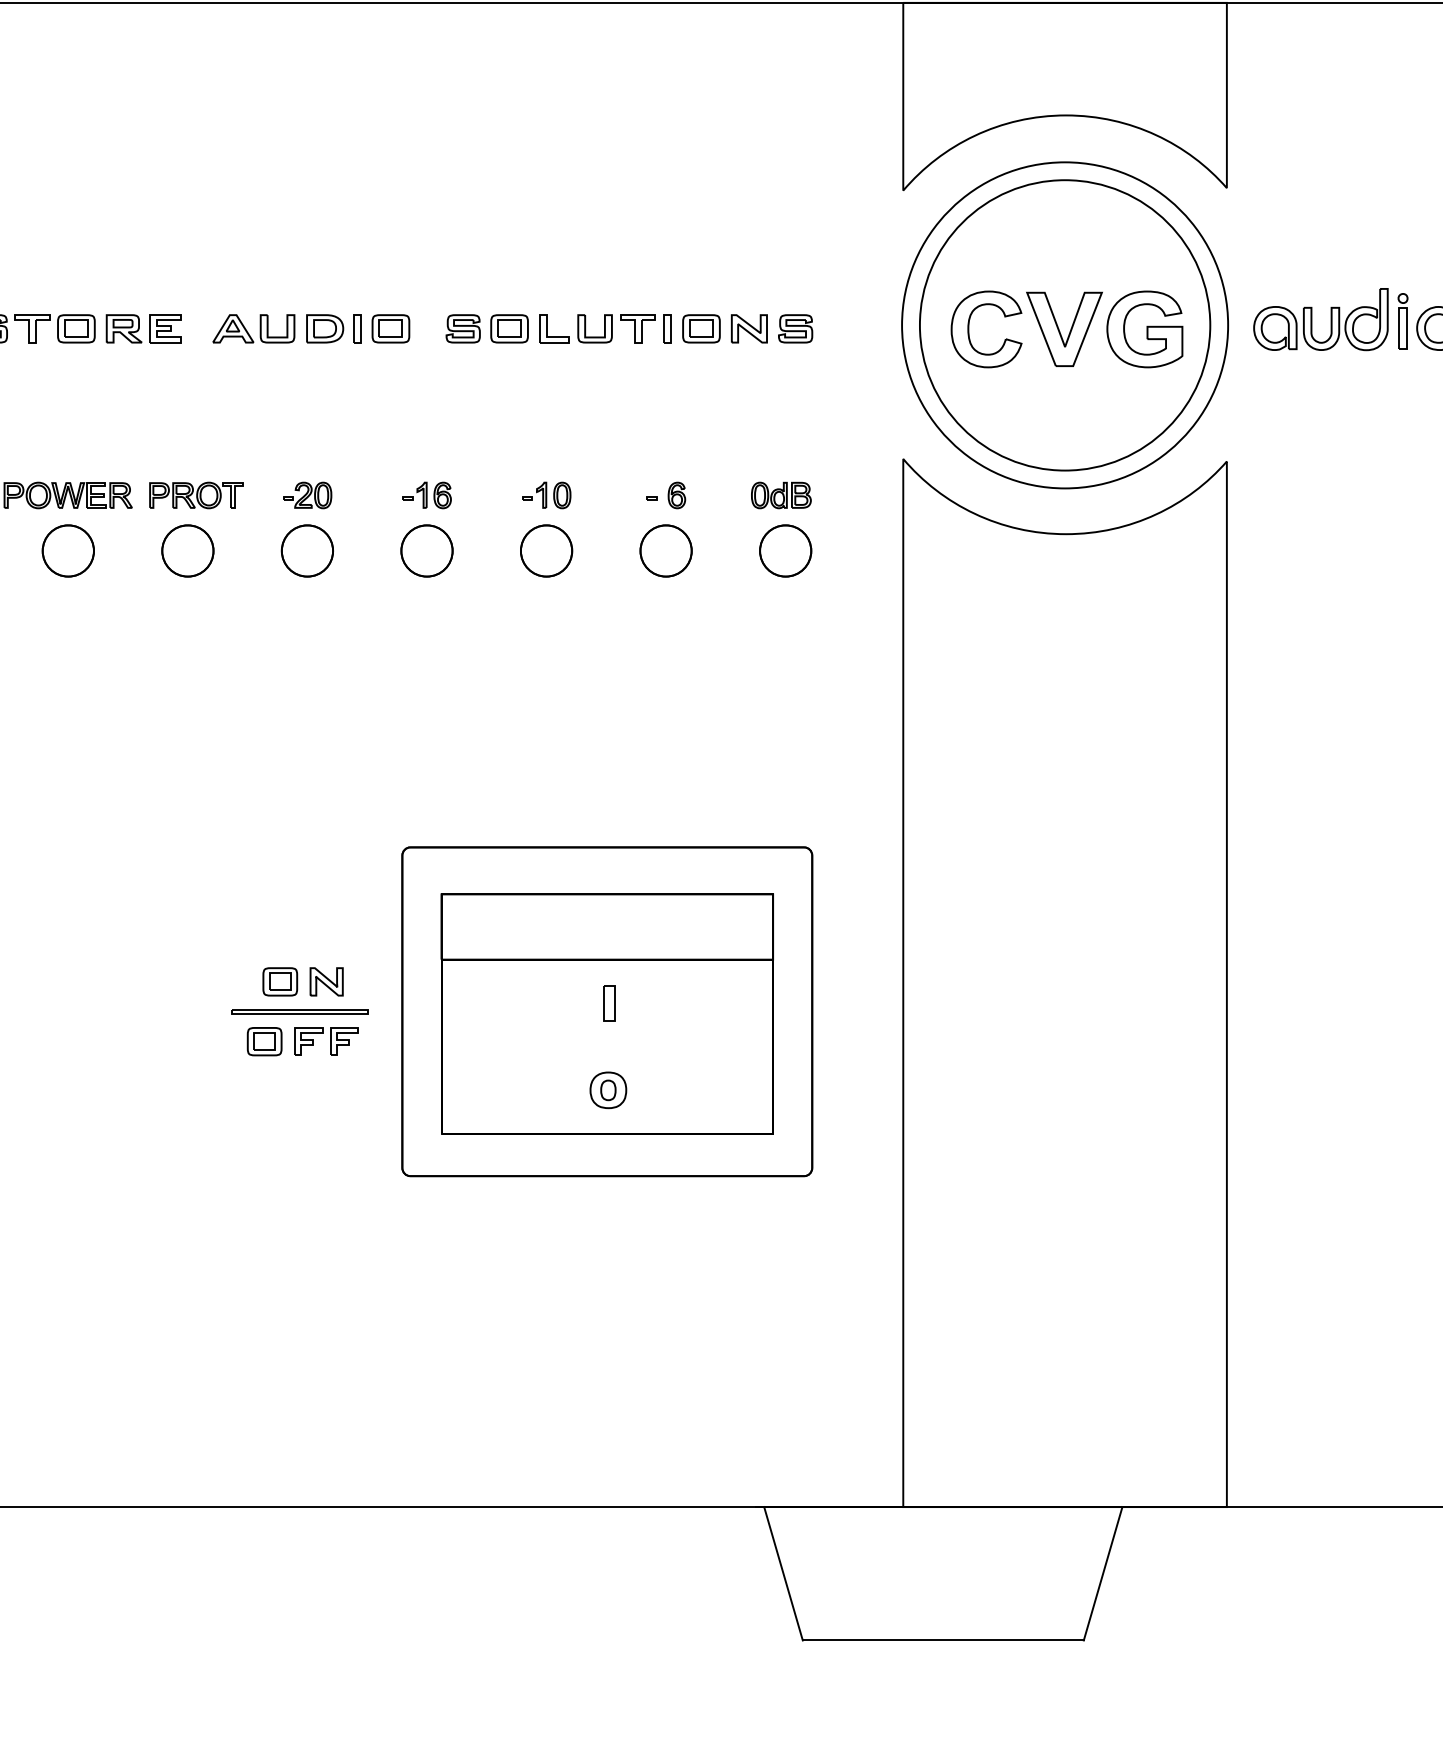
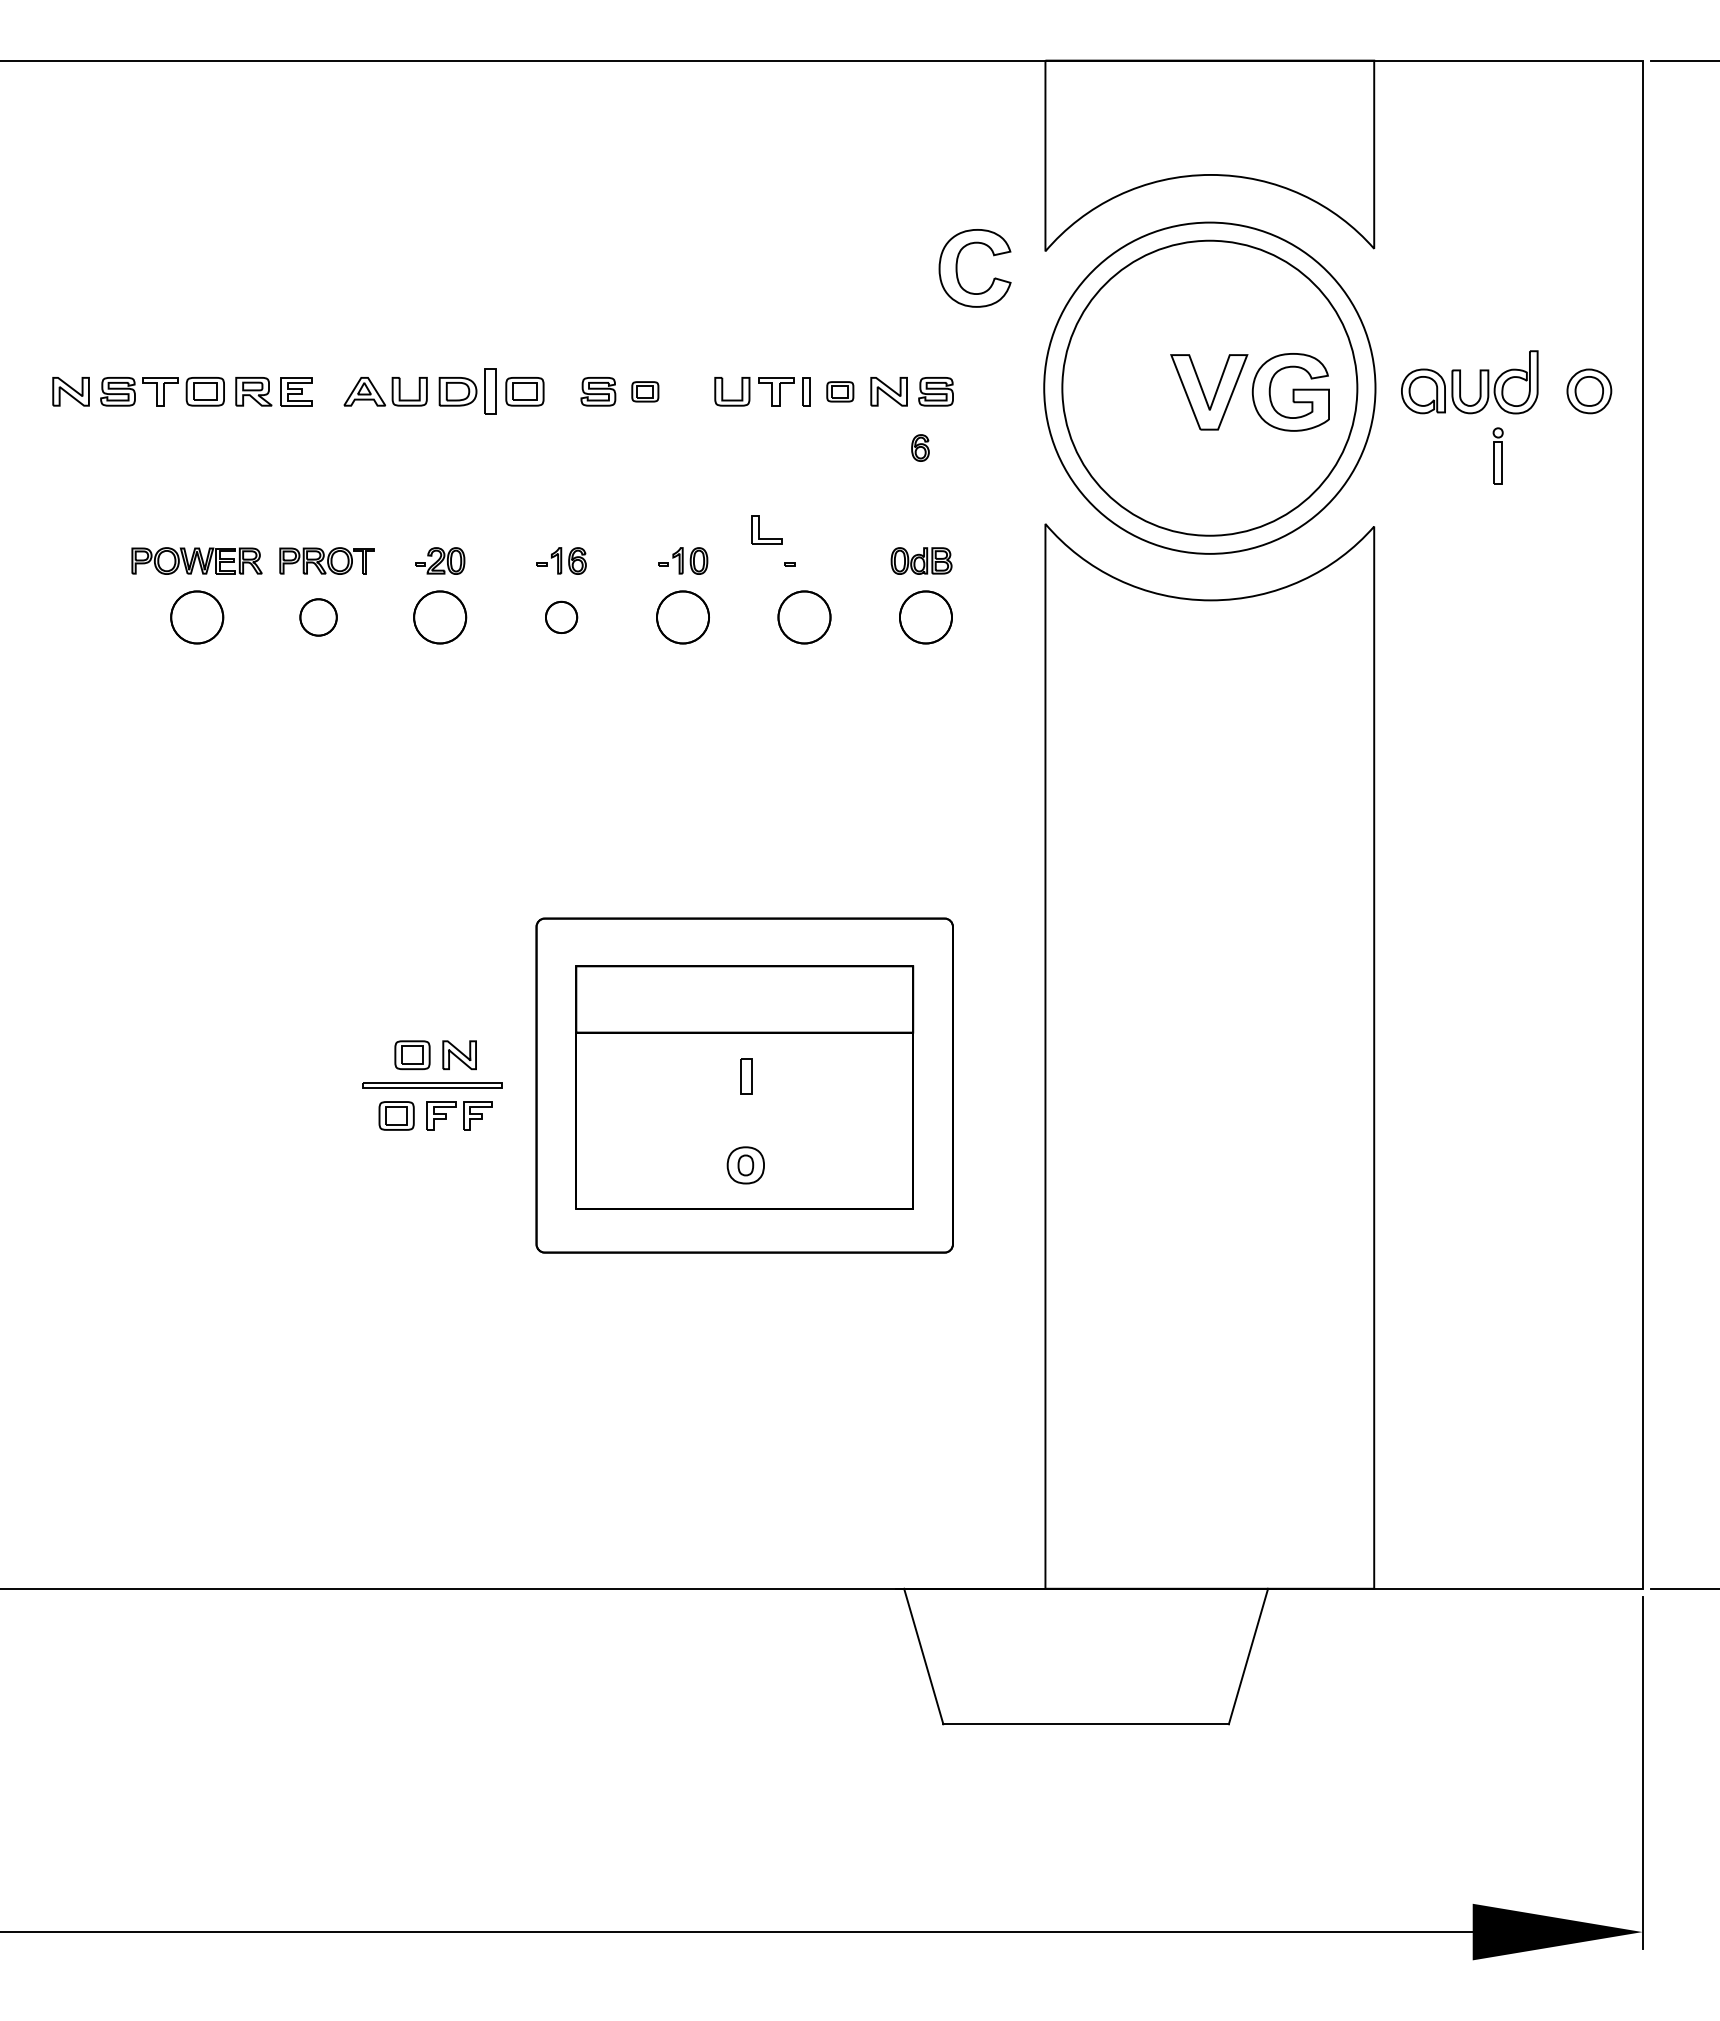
part: (1402, 320) -> (1497, 455), moved
part: (357, 328) -> (490, 391), size x1.6
part: (508, 328) -> (644, 391), size x0.7
part: (547, 328) -> (759, 529), moved
part: (700, 328) -> (839, 391), size x0.7
part: (969, 329) -> (957, 268), moved
part: (676, 494) -> (920, 447), moved
part: (187, 551) -> (318, 617), size x0.7
part: (426, 551) -> (561, 617), size x0.6

